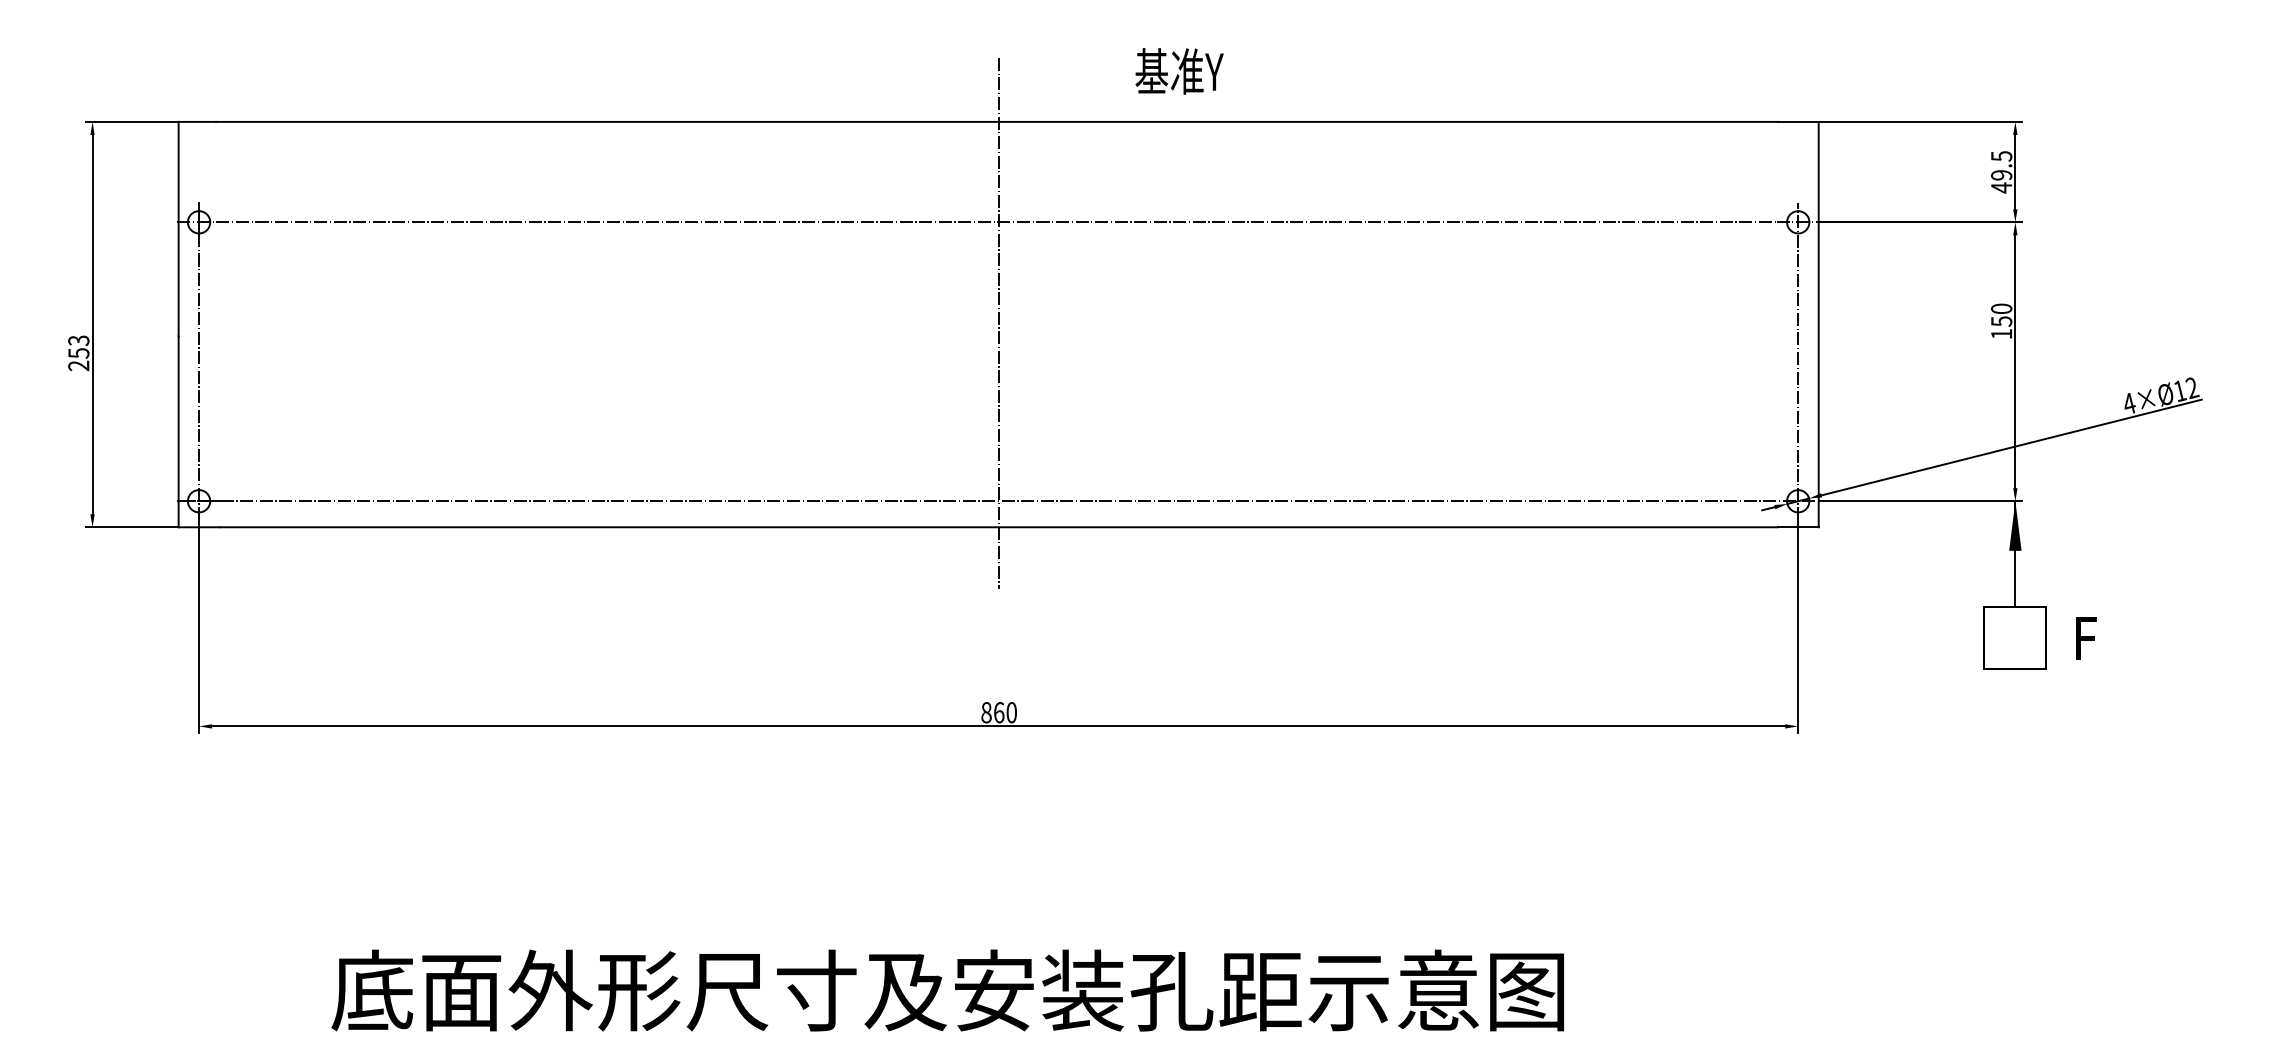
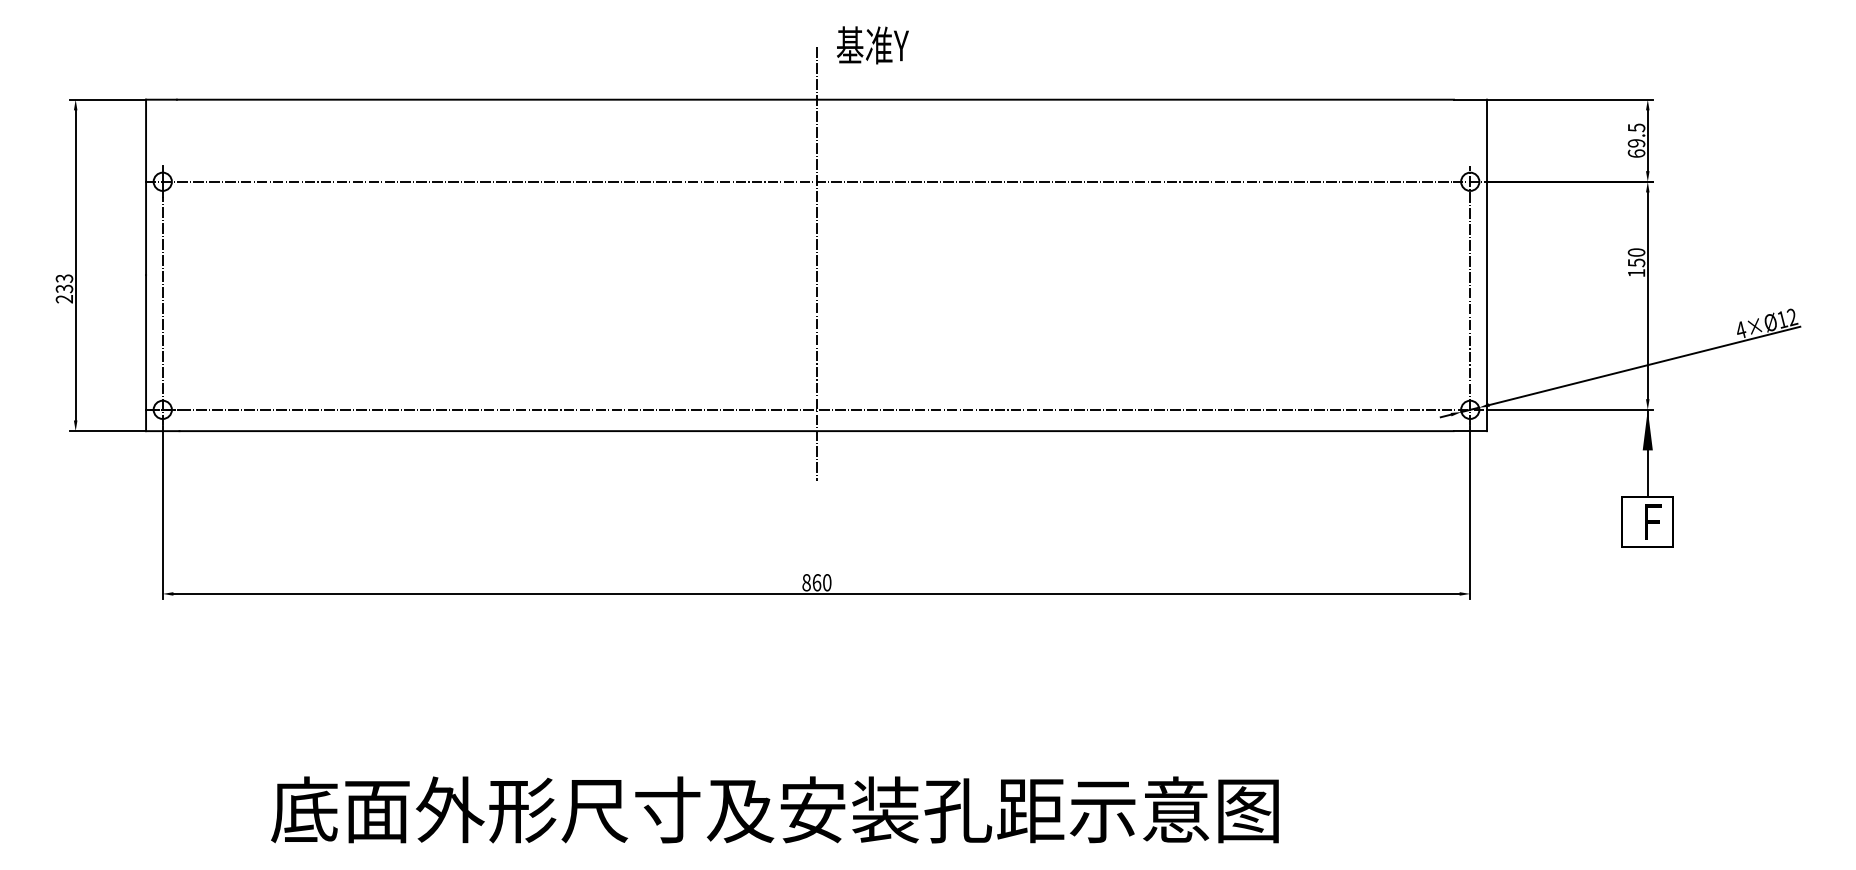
text: (1179, 71) -> (872, 45), moved
text: (2001, 187) -> (1636, 153), 49.5 -> 69.5
text: (78, 353) -> (64, 289), 253 -> 233
text: (2086, 638) -> (1652, 522), moved

